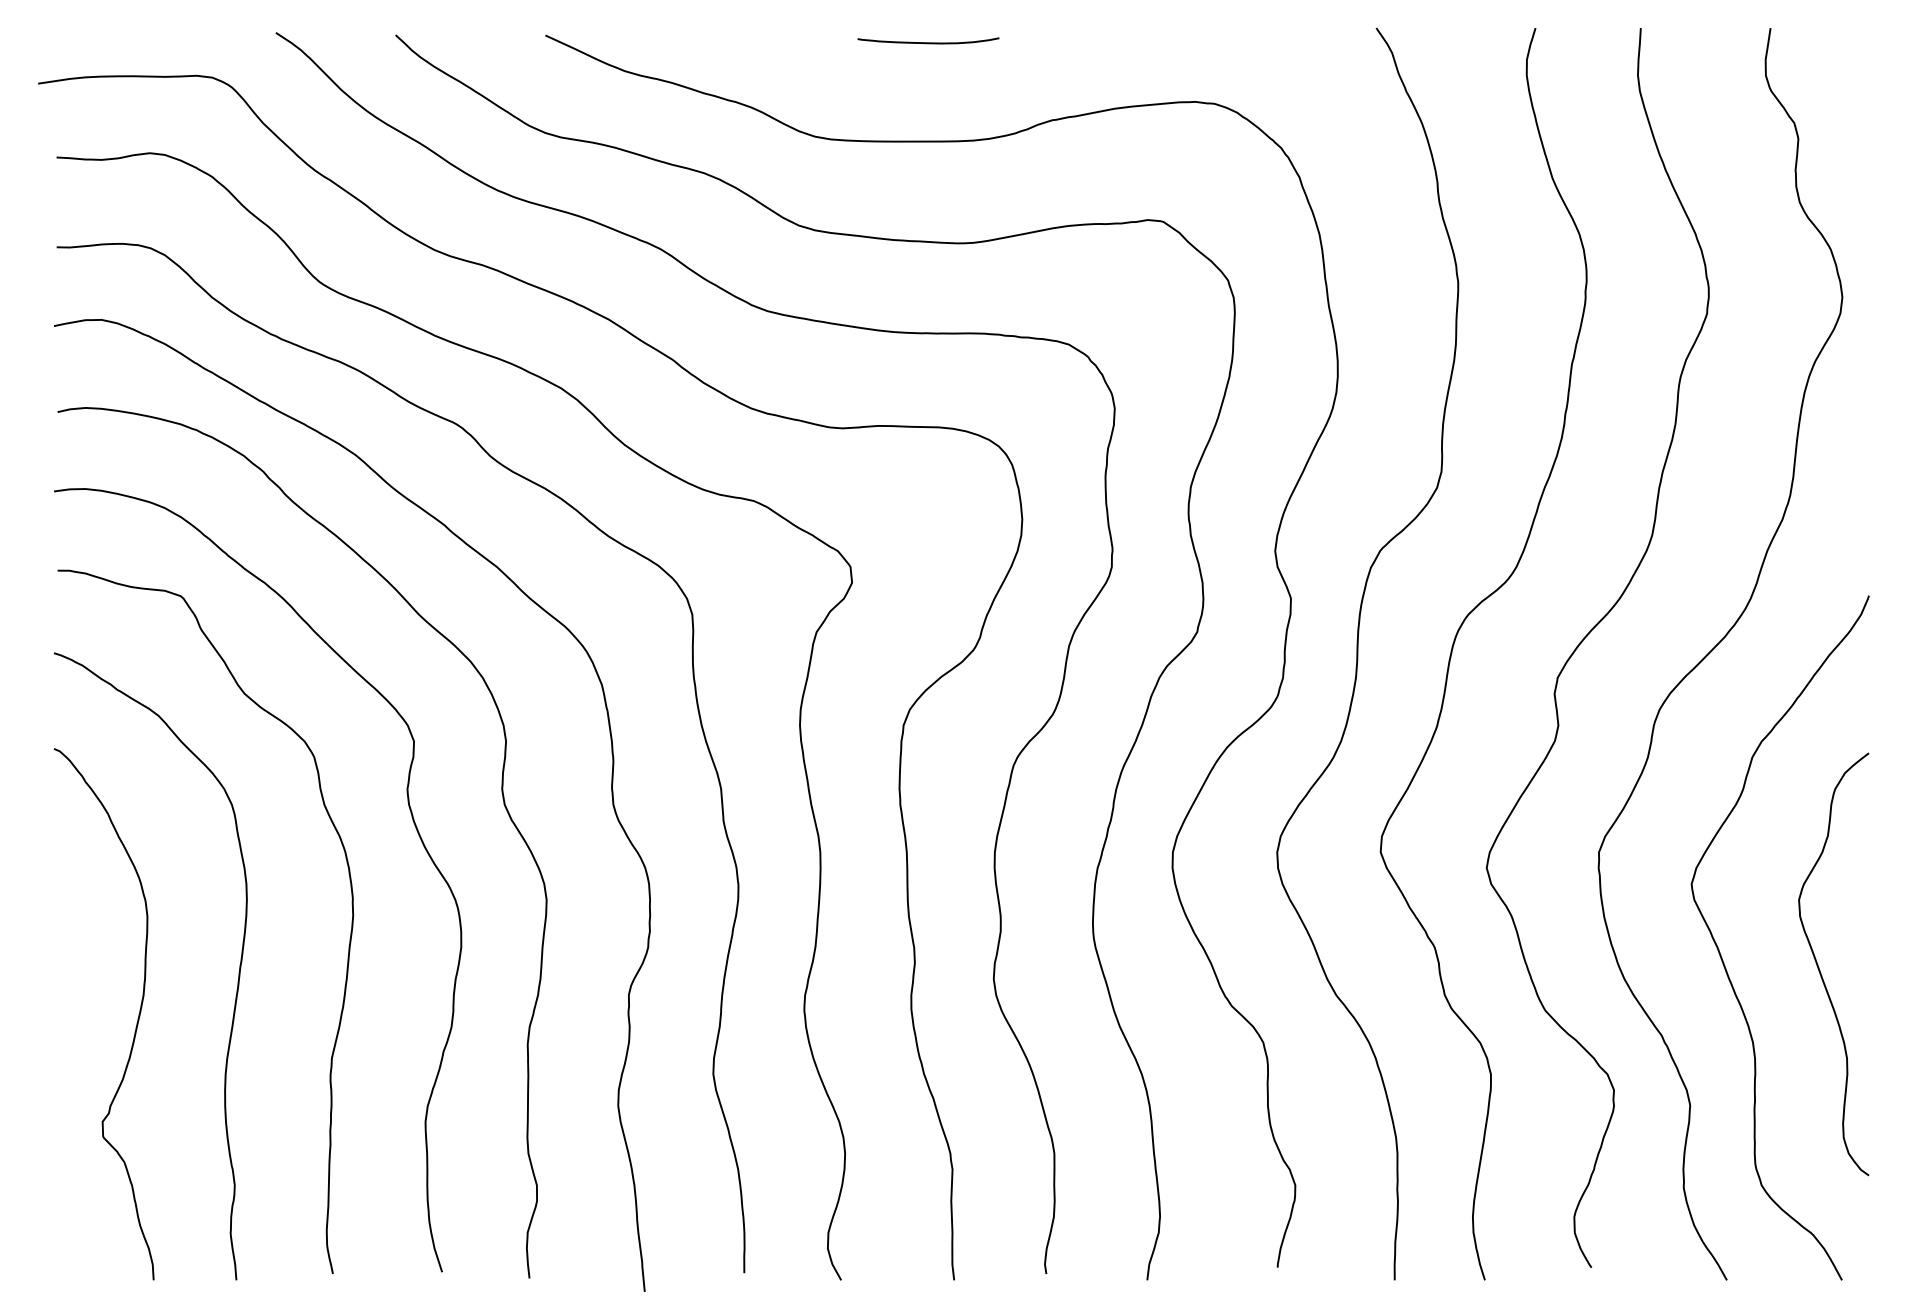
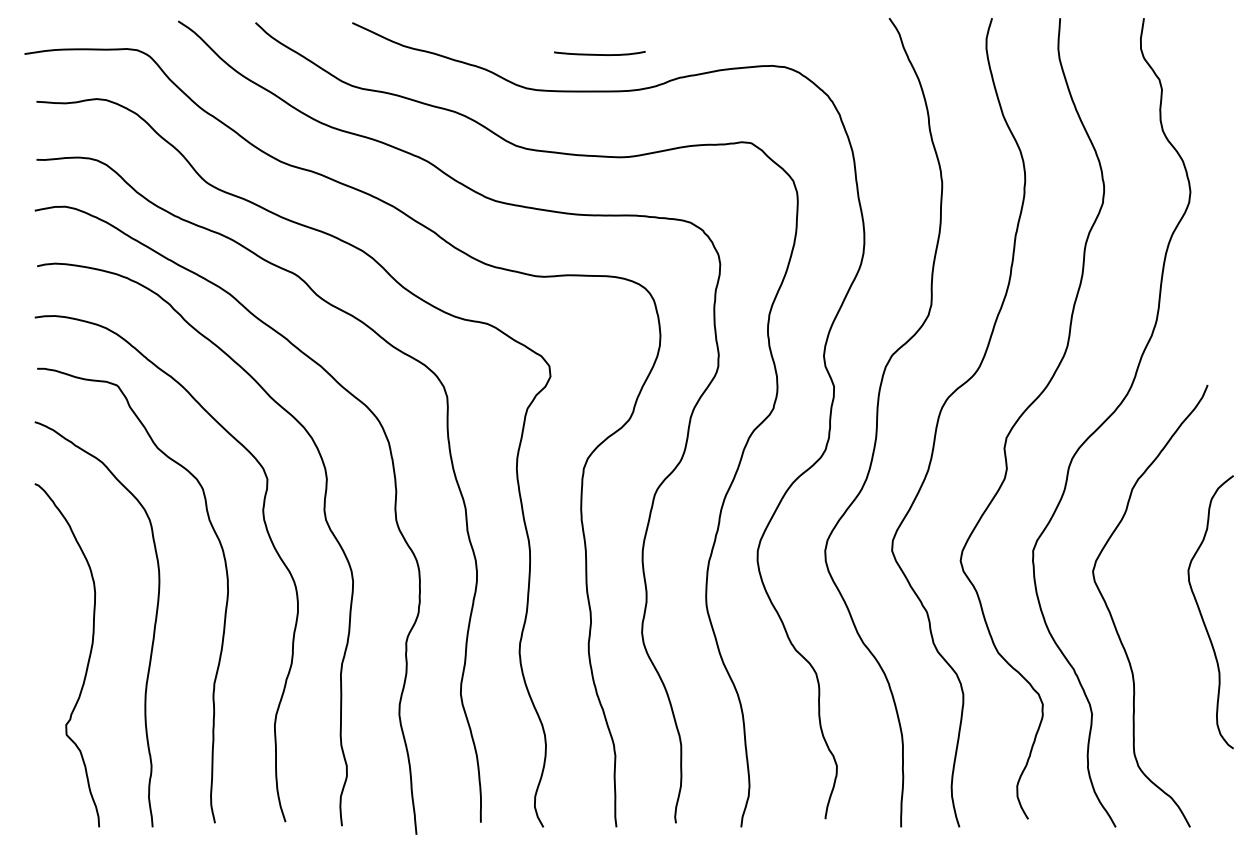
curve: (927, 42) -> (599, 54), moved
curve: (1820, 969) -> (1202, 615), moved

